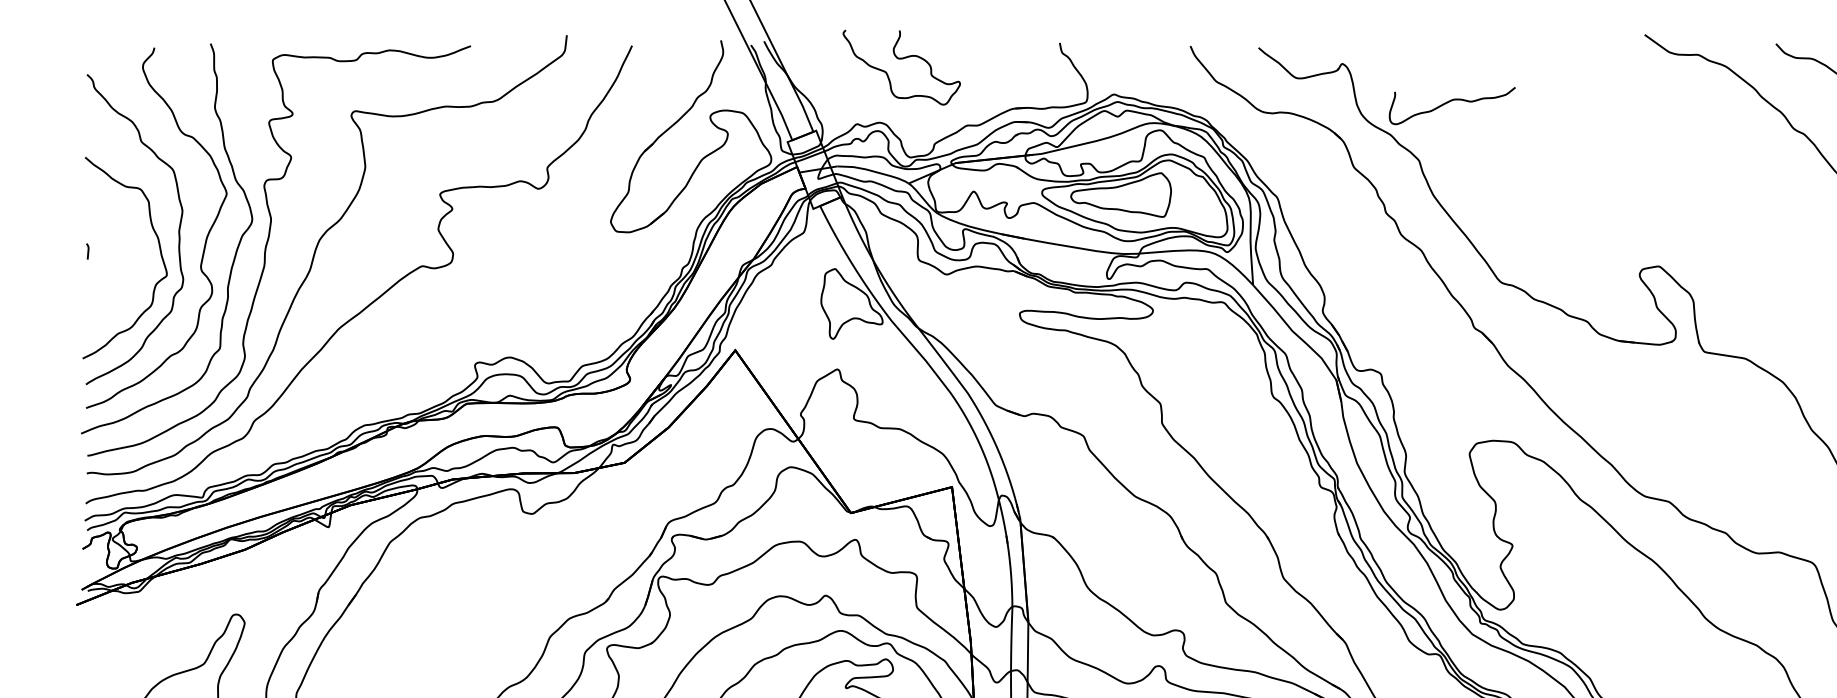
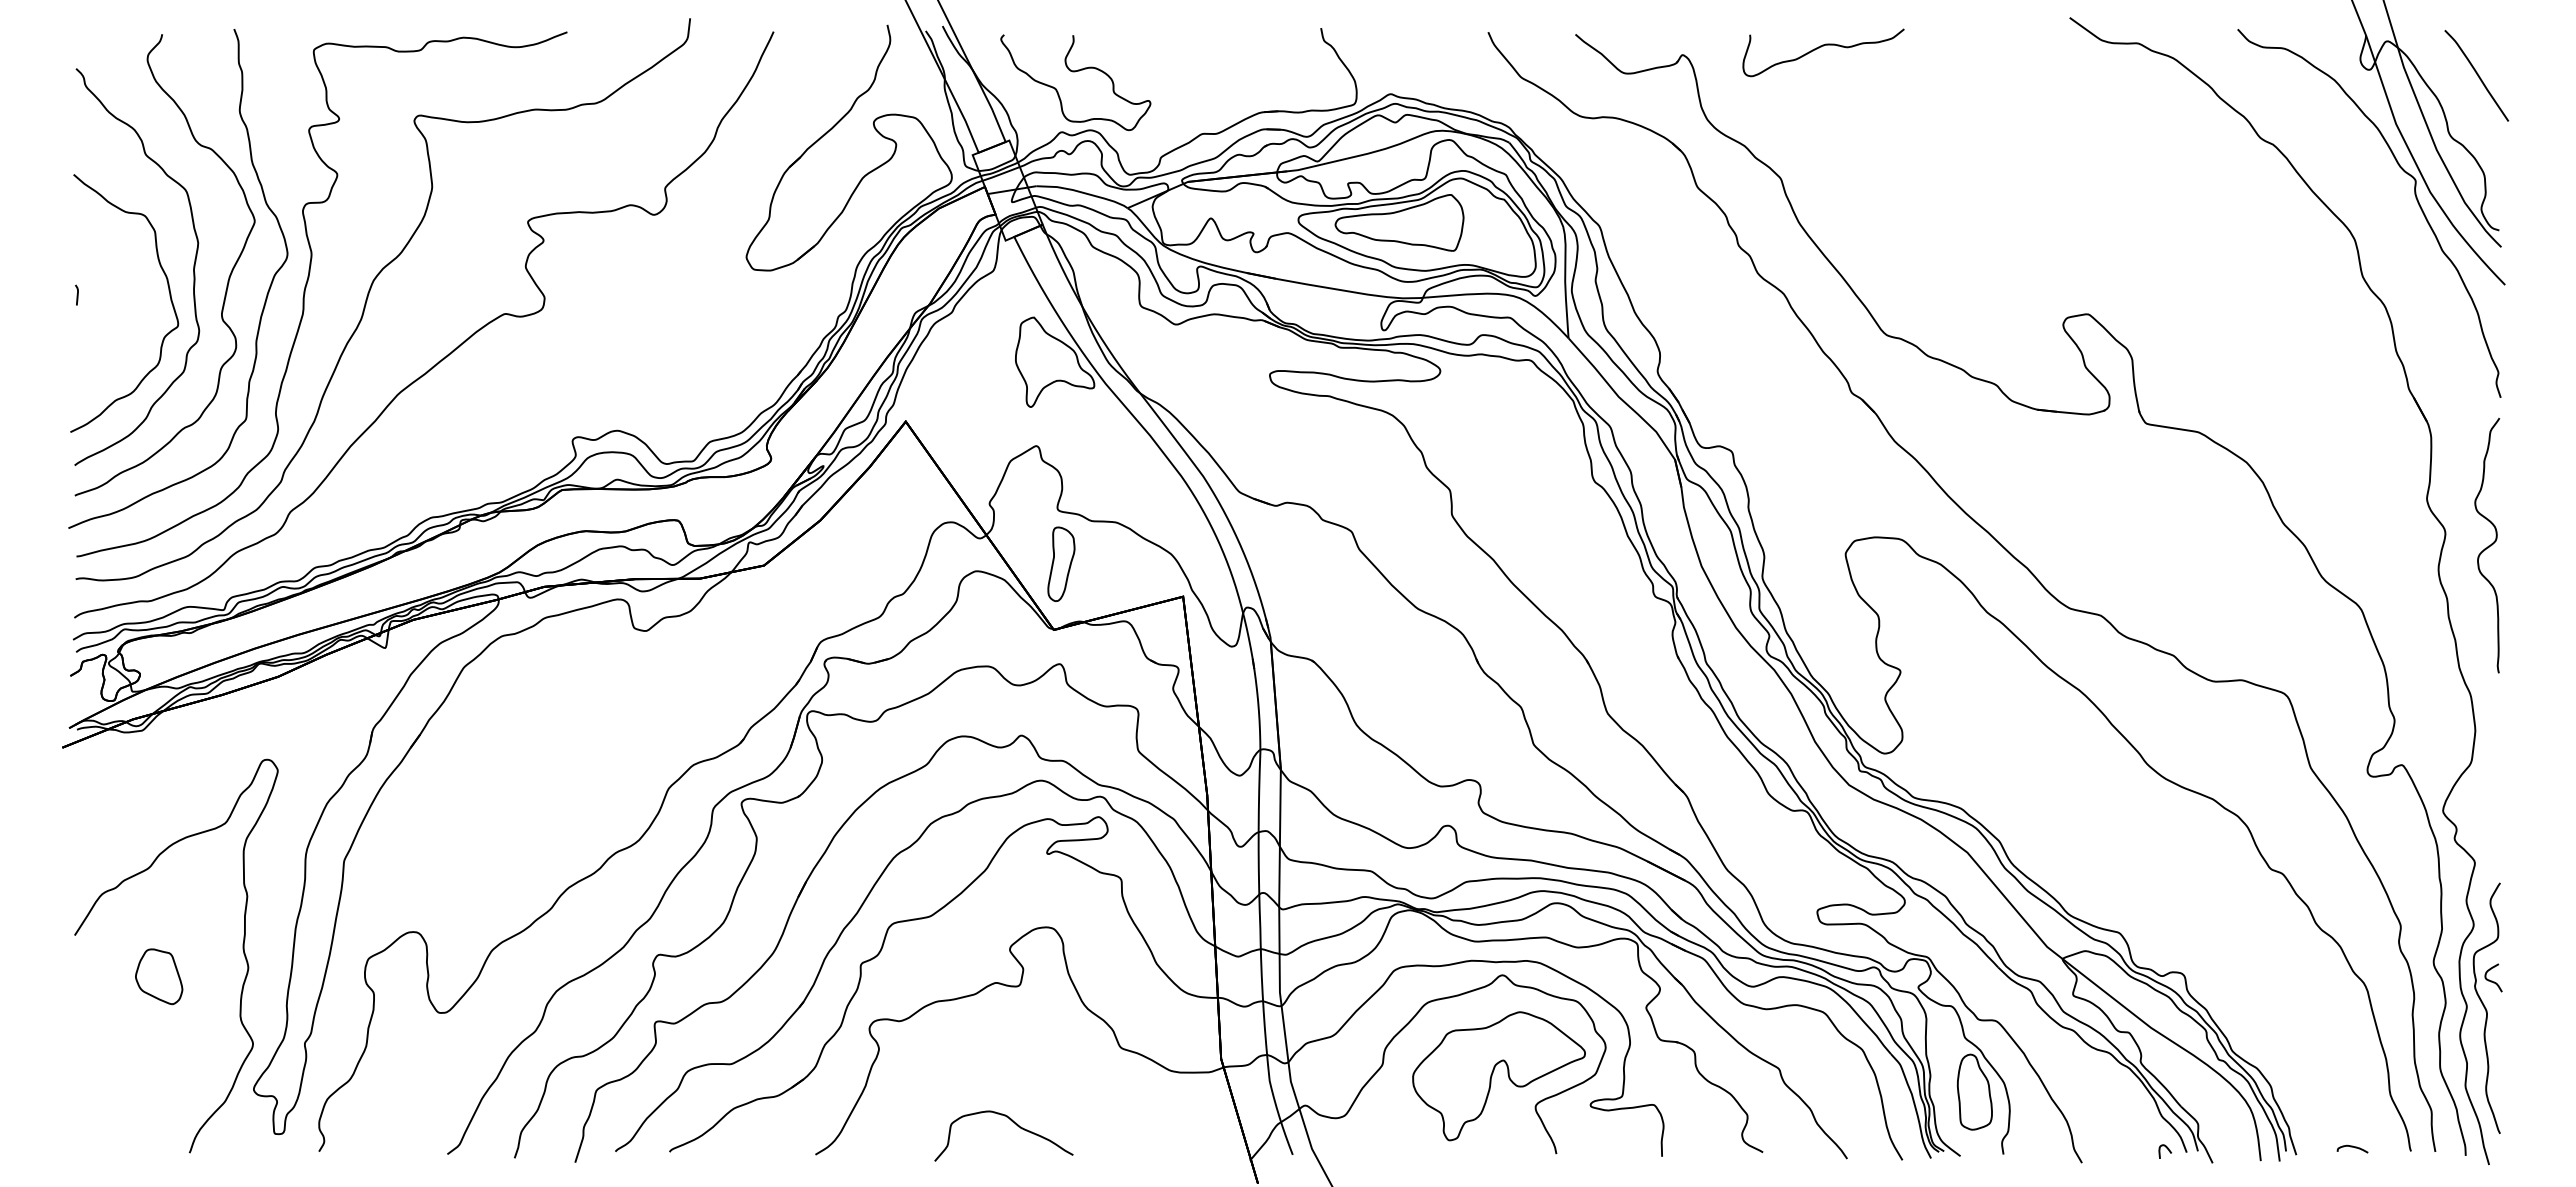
curve: (901, 59) -> (1075, 72), moved
curve: (1450, 101) -> (1821, 47), moved
part: (856, 461) -> (1061, 563), added

